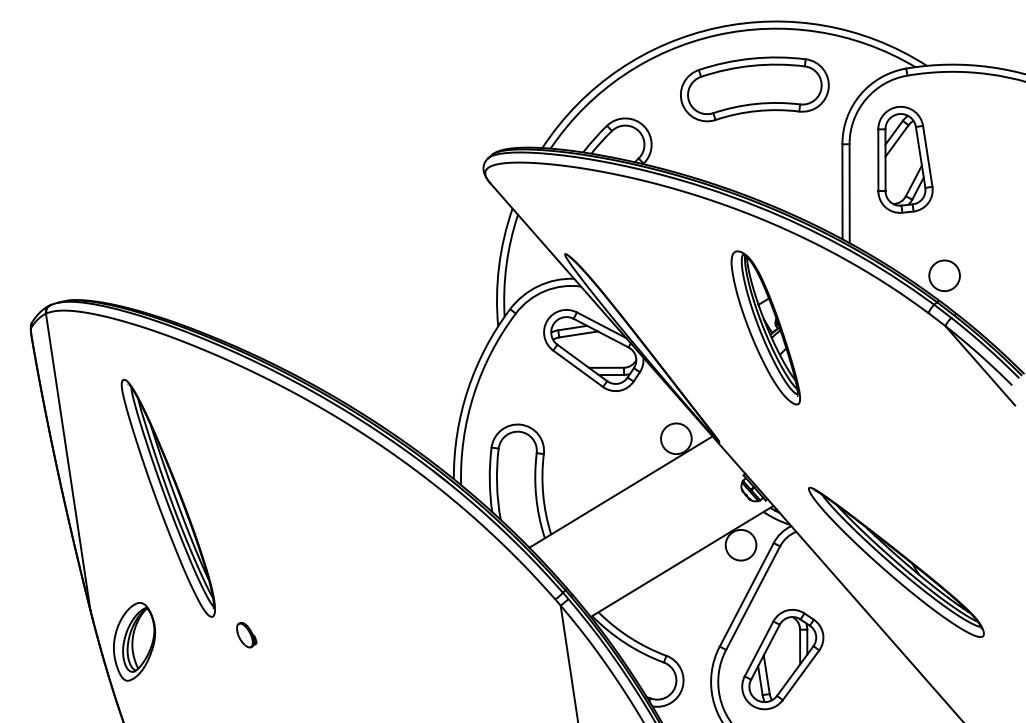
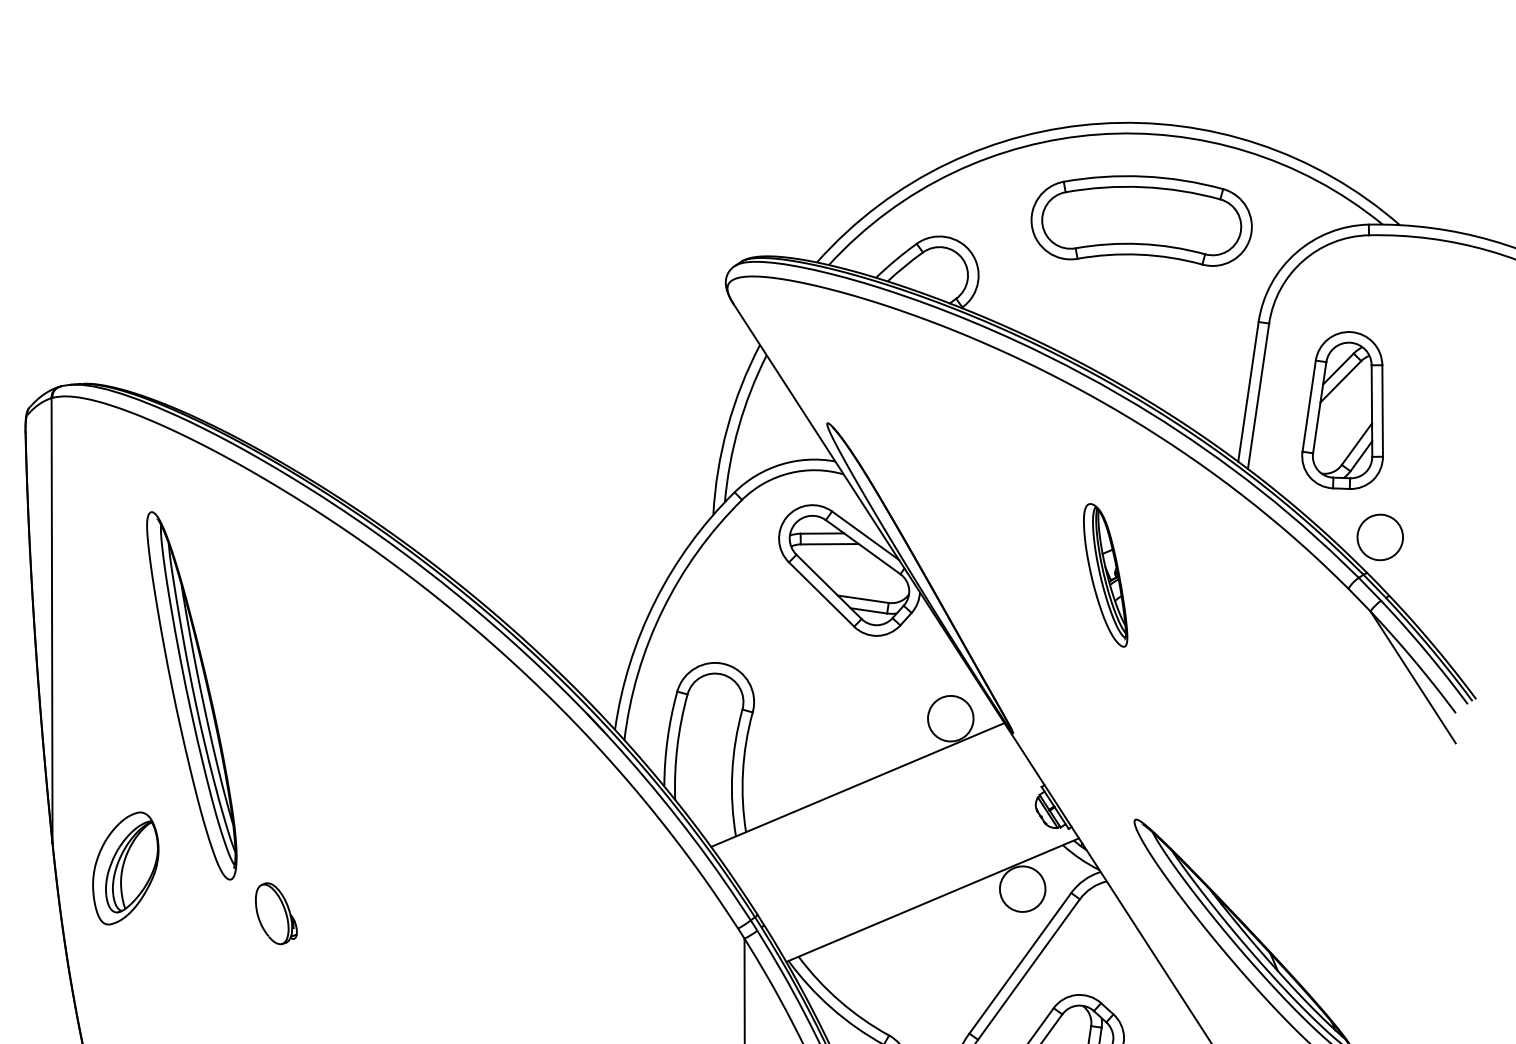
part: (905, 159) -> (1349, 410), moved
part: (765, 327) -> (1105, 574), size x0.6
part: (246, 634) -> (276, 913), size x1.6
part: (134, 641) -> (125, 868), moved

